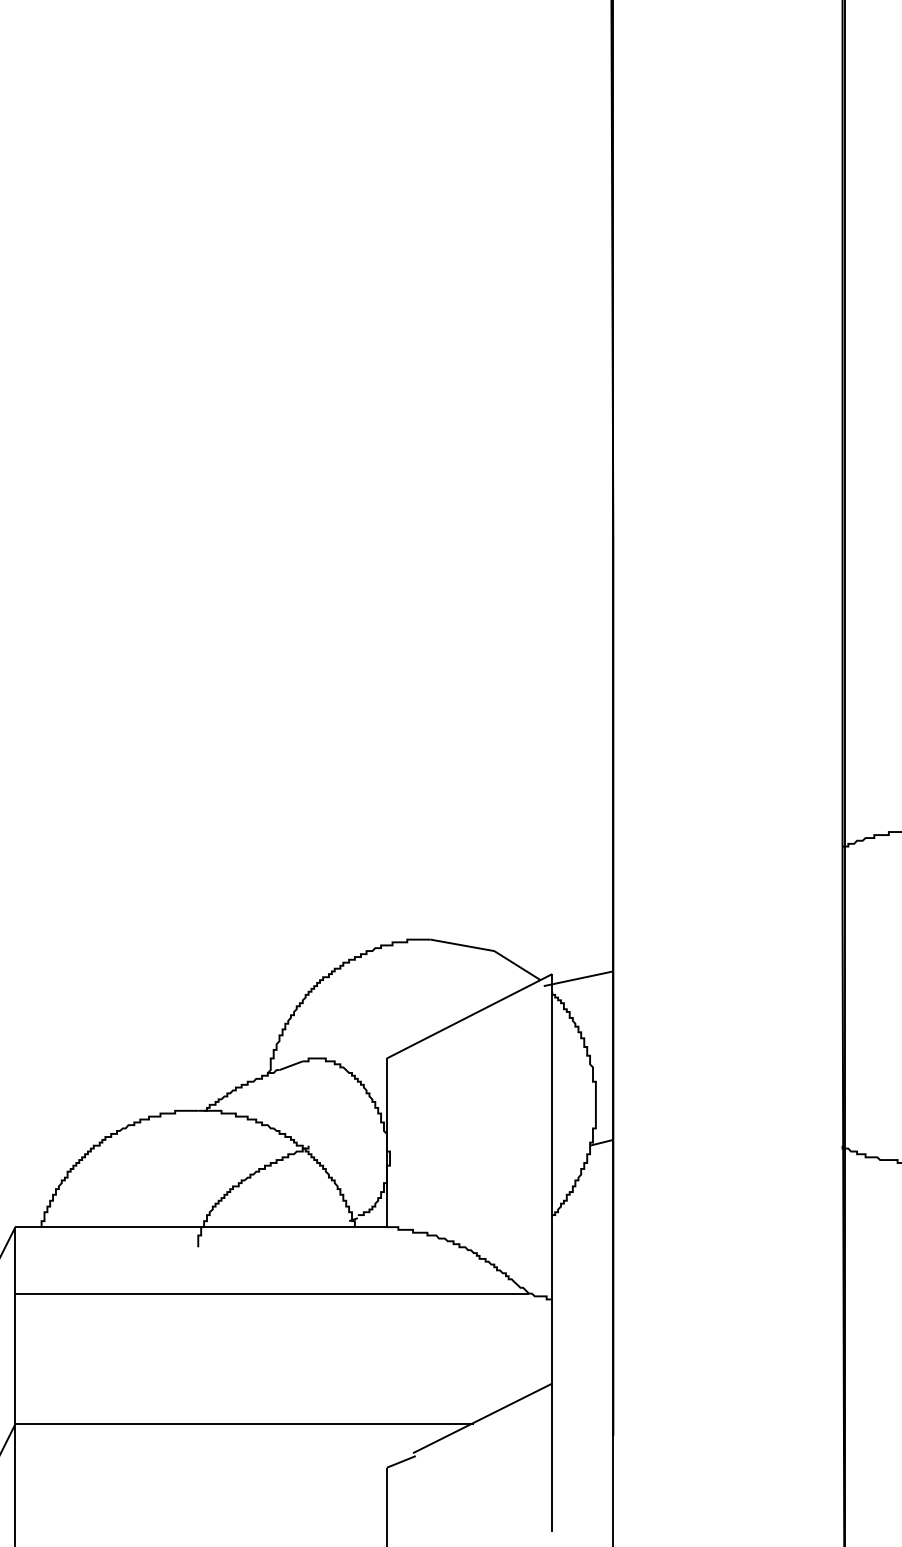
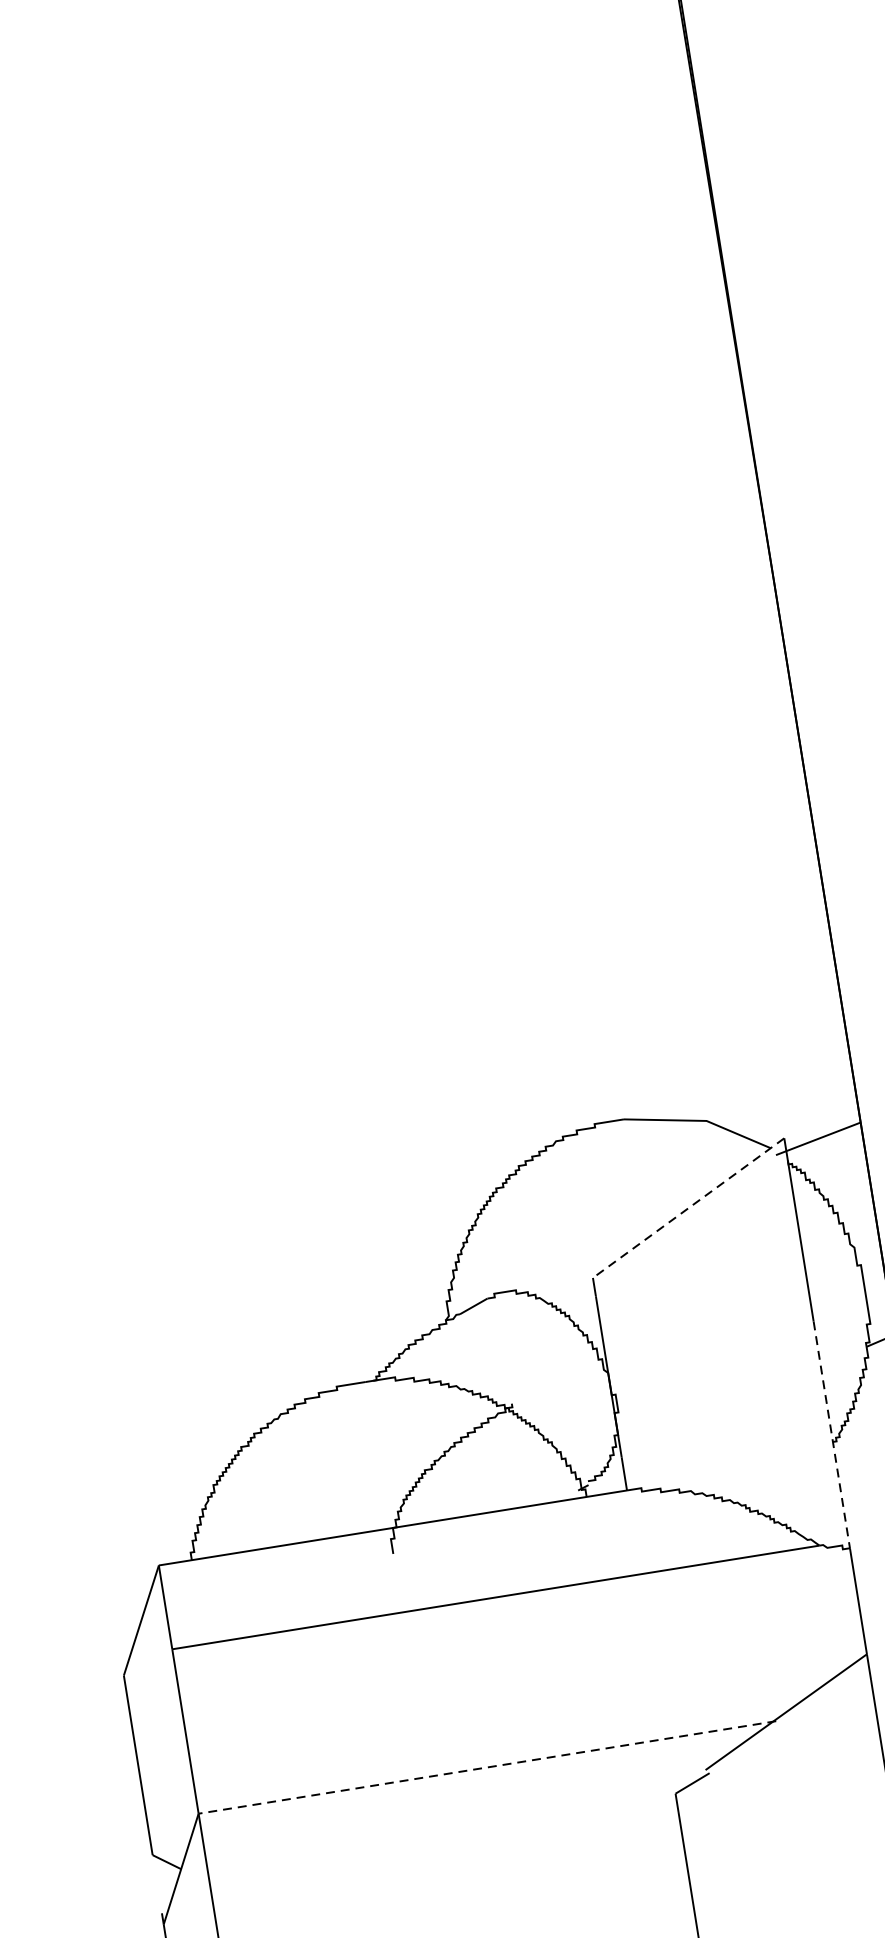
line: (469, 1016) -> (688, 1208), solid -> dashed
line: (552, 1209) -> (832, 1434), solid -> dashed
line: (244, 1424) -> (487, 1767), solid -> dashed

